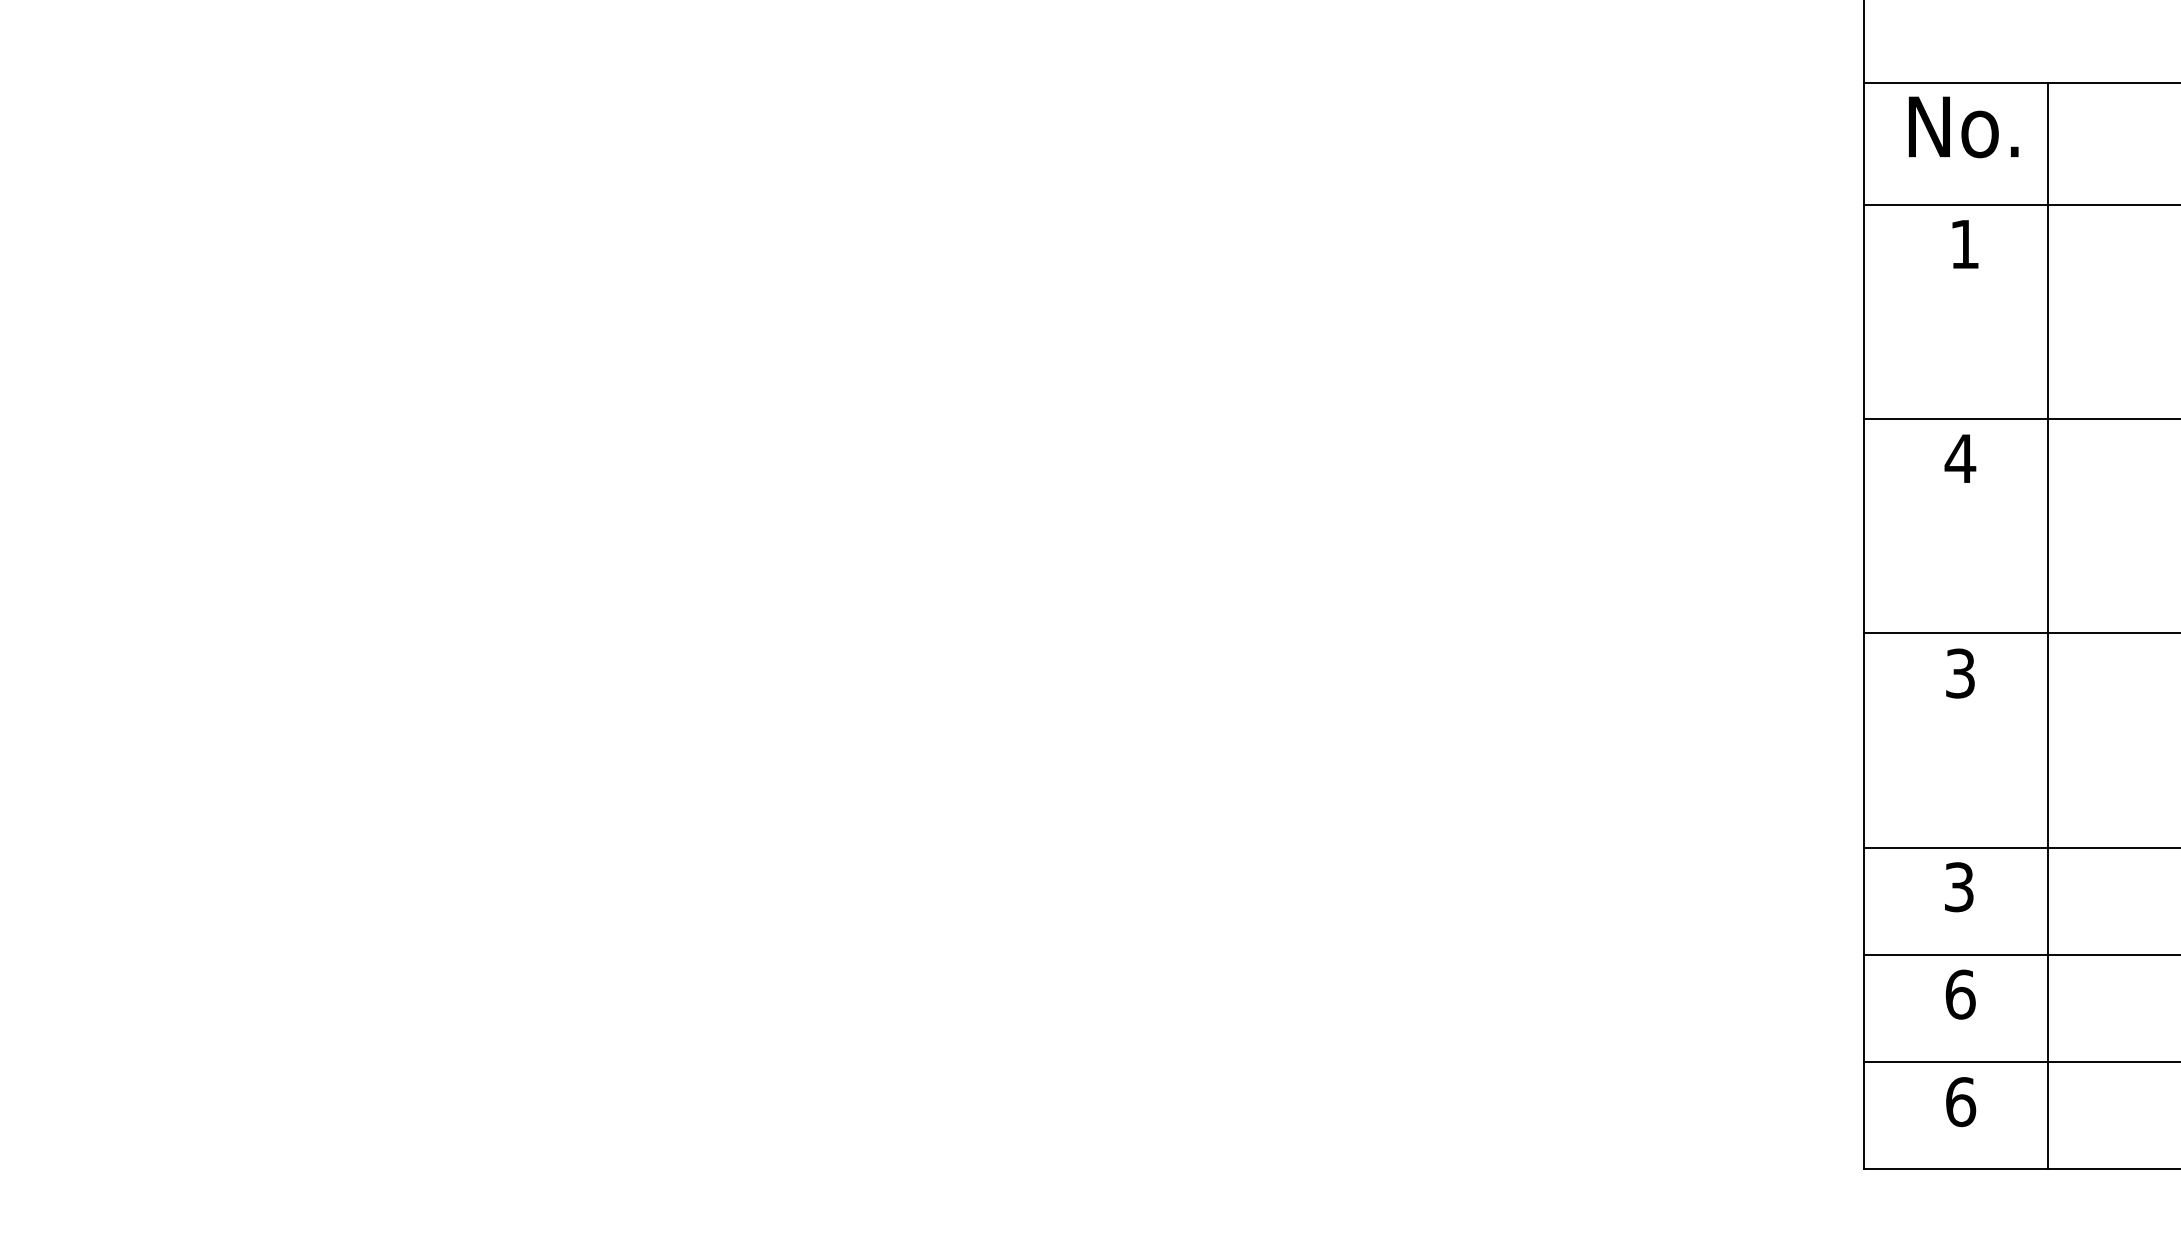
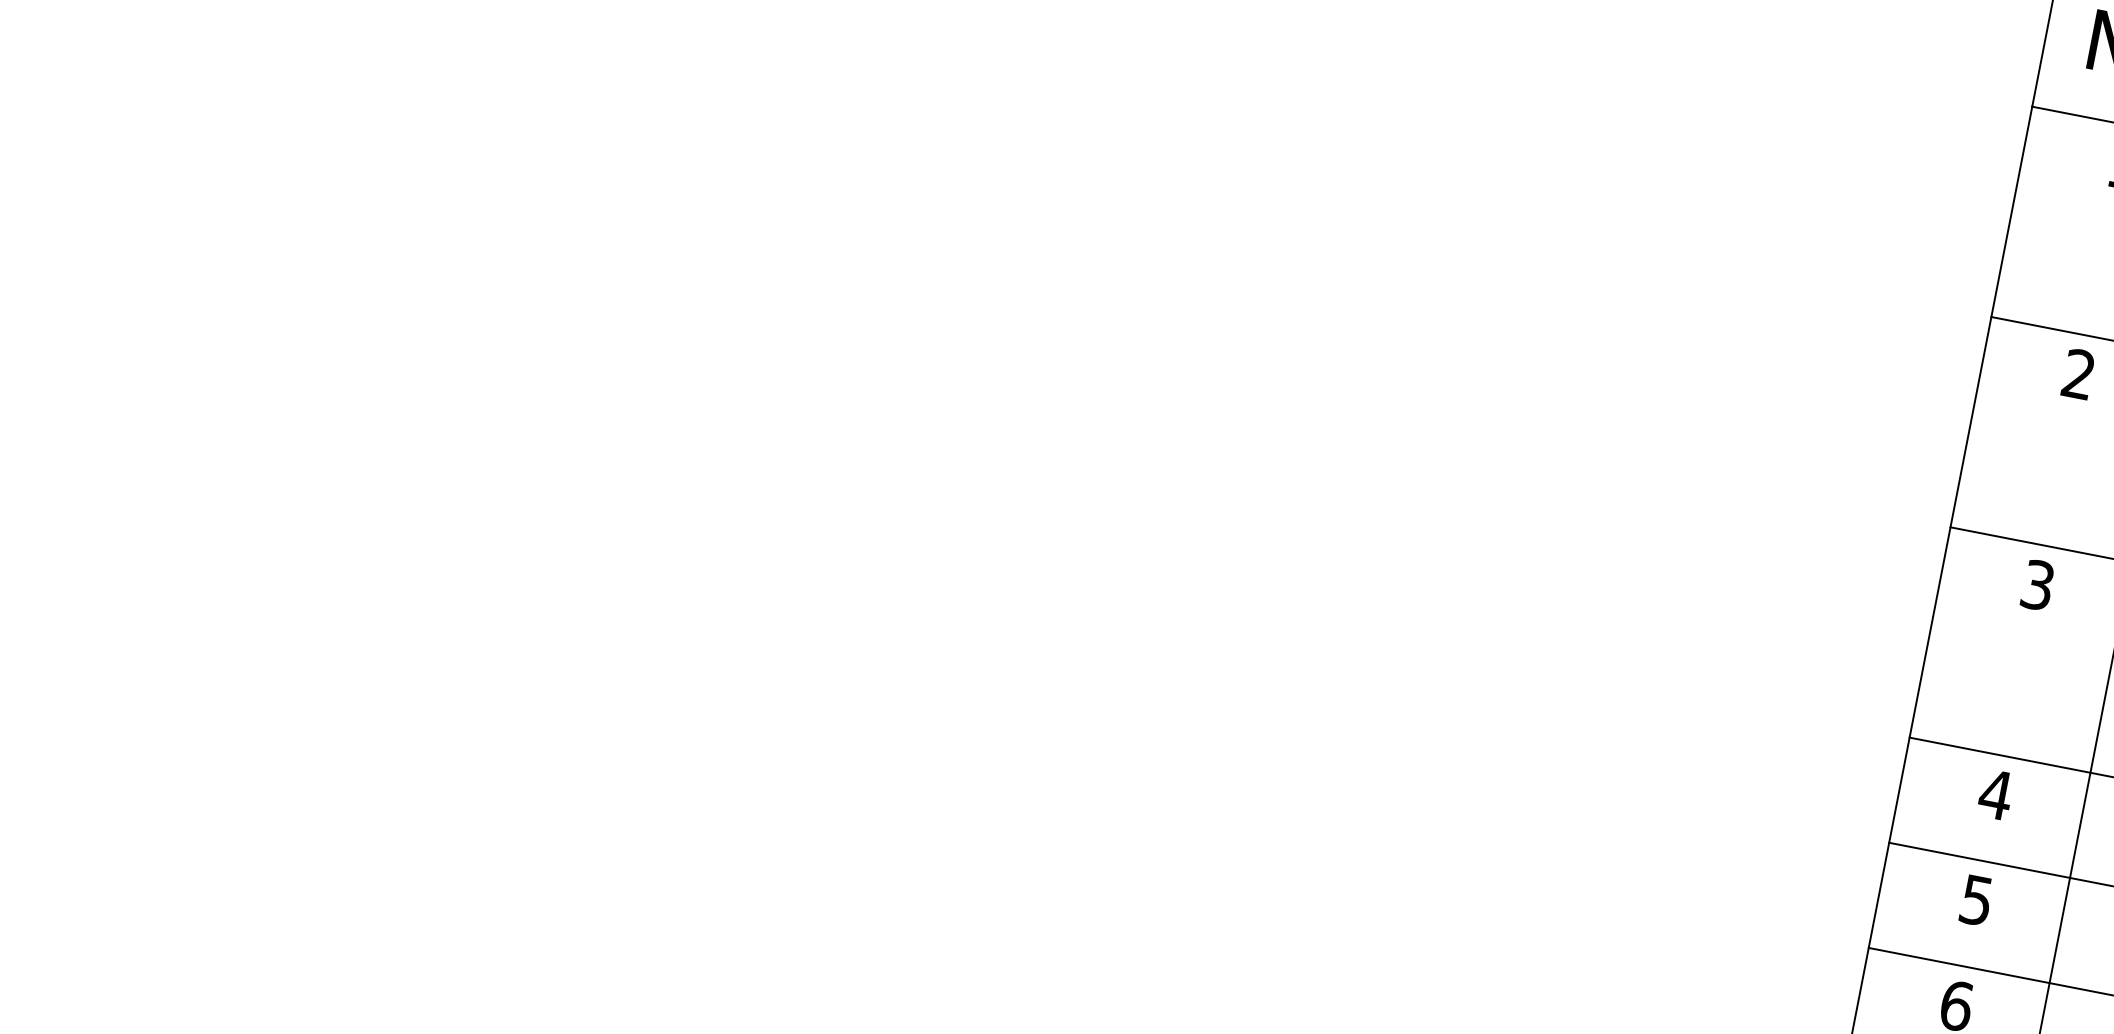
text: (1960, 457) -> (2079, 373), 4 -> 2
text: (1958, 887) -> (1995, 794), 3 -> 4
text: (1960, 994) -> (1976, 900), 6 -> 5

